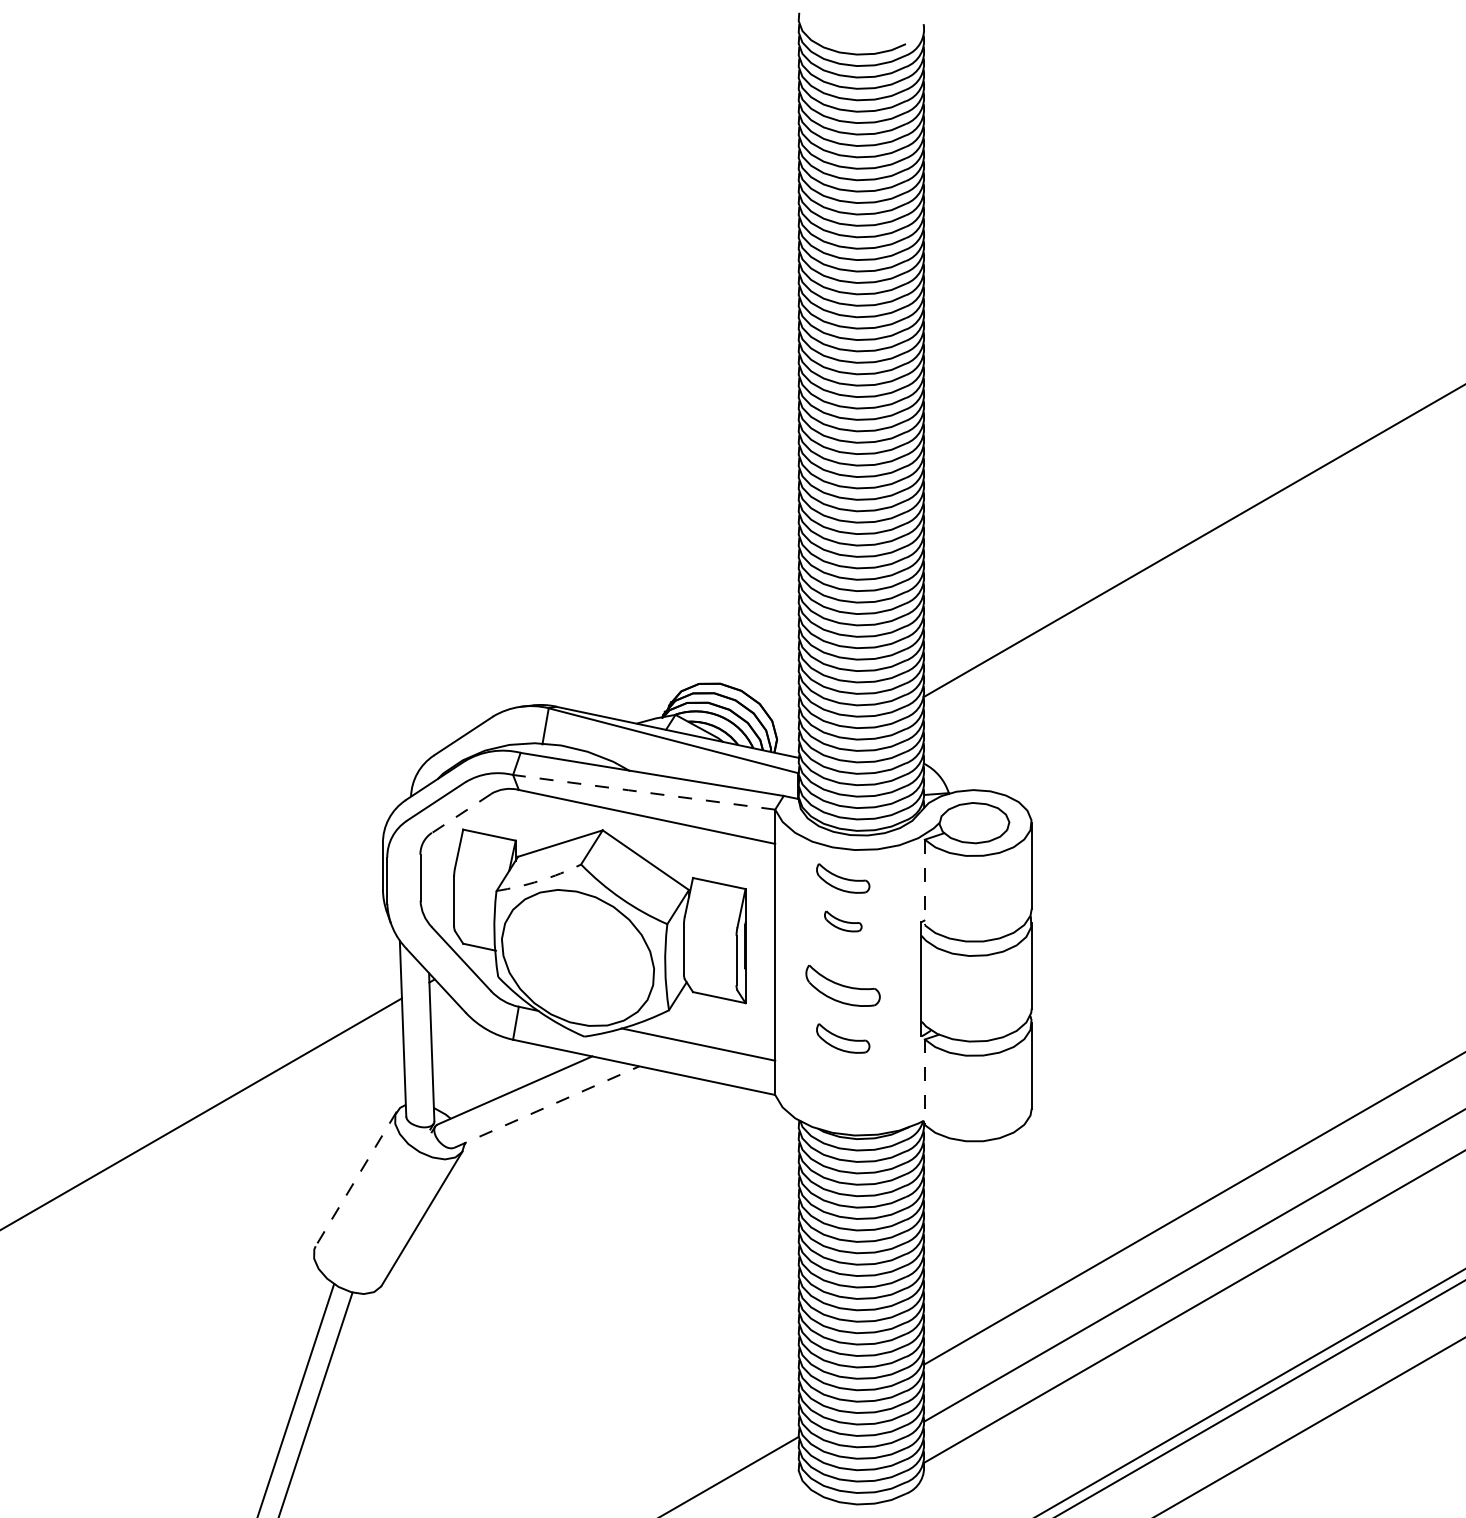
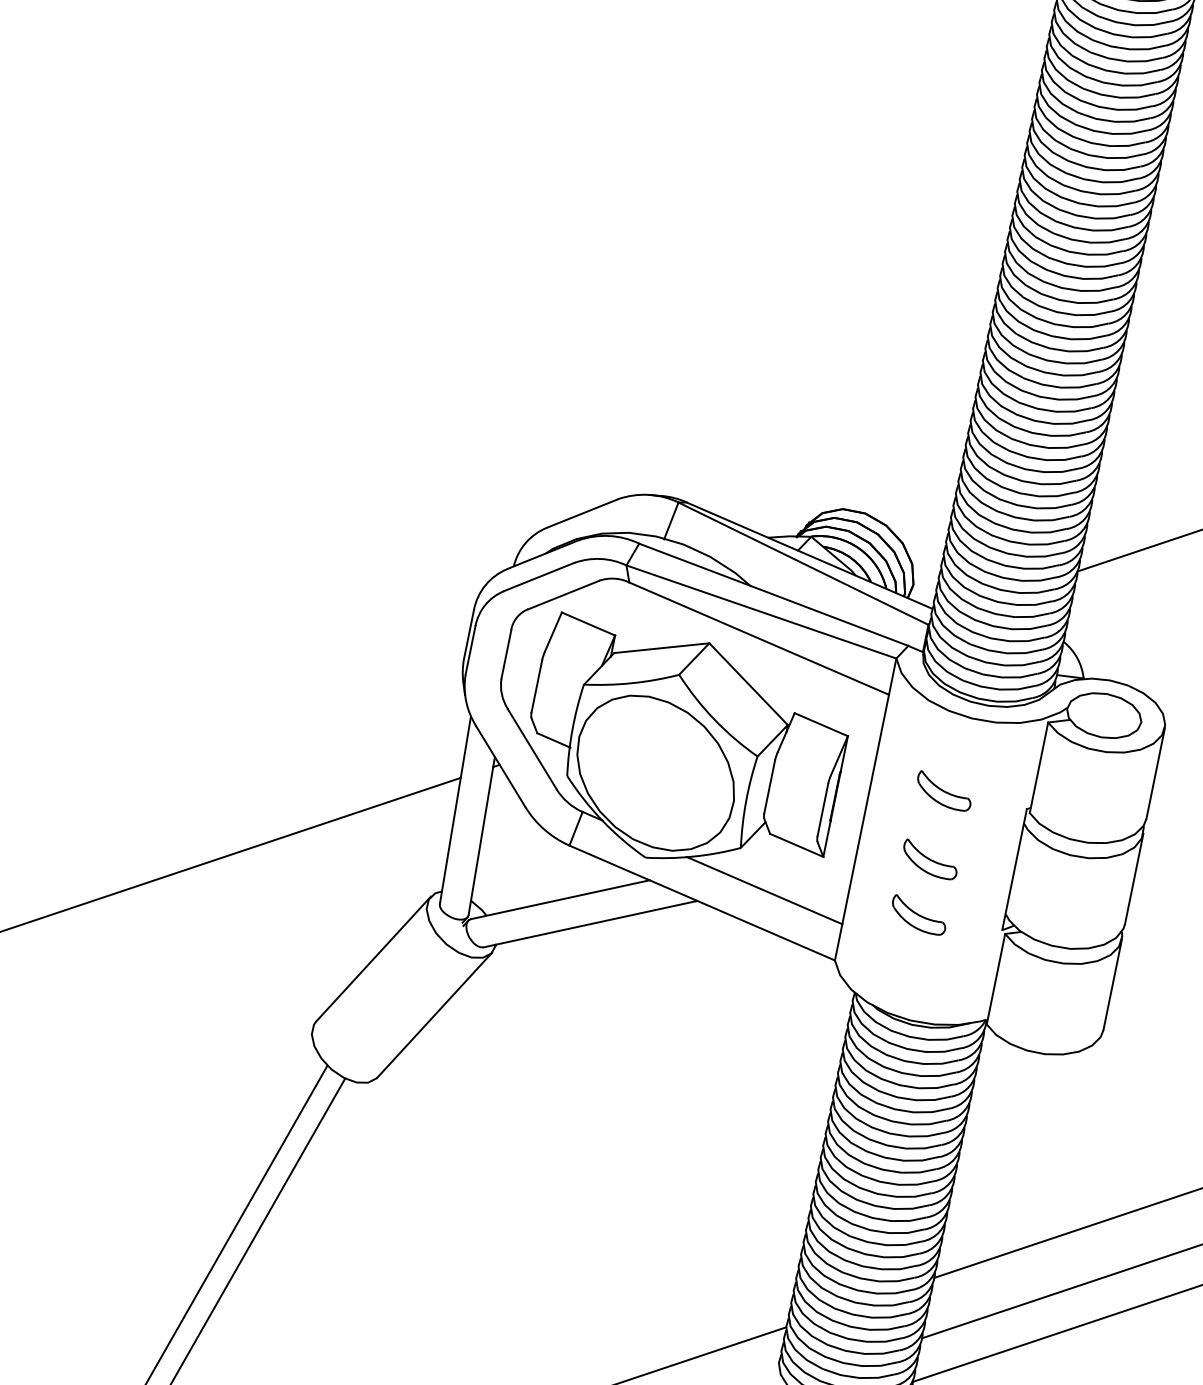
line: (643, 792) -> (760, 612), dashed -> solid
line: (461, 813) -> (563, 595), dashed -> solid
part: (843, 878) -> (953, 746), removed
arc: (539, 880) -> (631, 682), dashed -> solid
line: (924, 882) -> (1038, 767), dashed -> solid
part: (843, 921) -> (944, 791), size x1.43
part: (843, 986) -> (930, 860), size x0.71
line: (924, 1082) -> (995, 979), dashed -> solid
line: (547, 1106) -> (591, 923), dashed -> solid
line: (356, 1178) -> (373, 958), dashed -> solid

